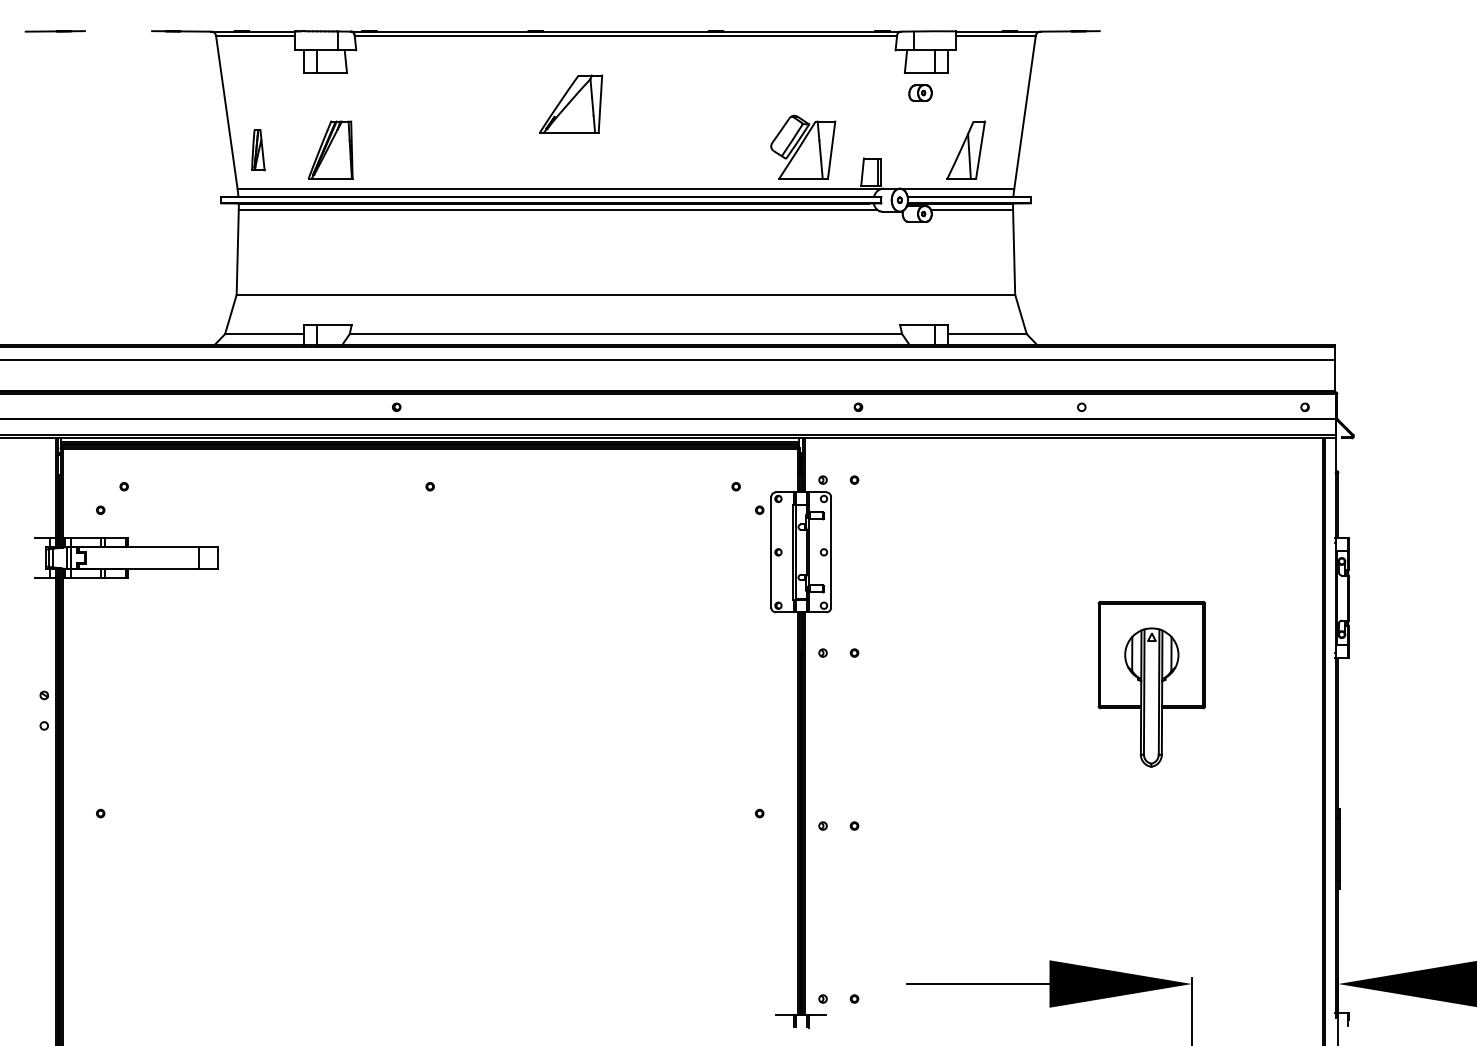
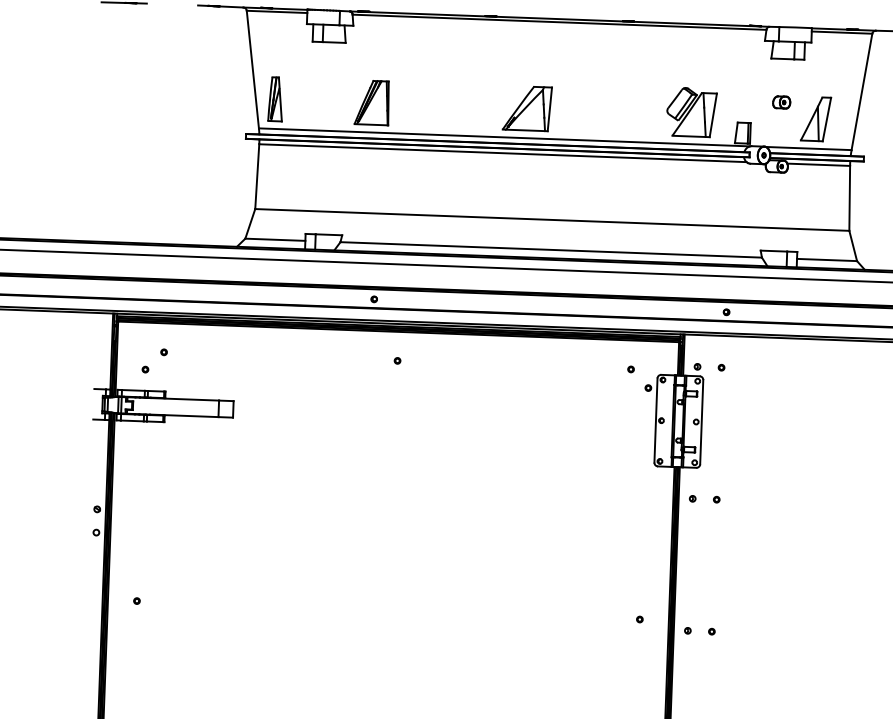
part: (920, 92) -> (781, 102), moved
part: (571, 103) -> (527, 107), moved
part: (258, 149) -> (275, 98), size x1.43
part: (330, 149) -> (372, 102), moved

